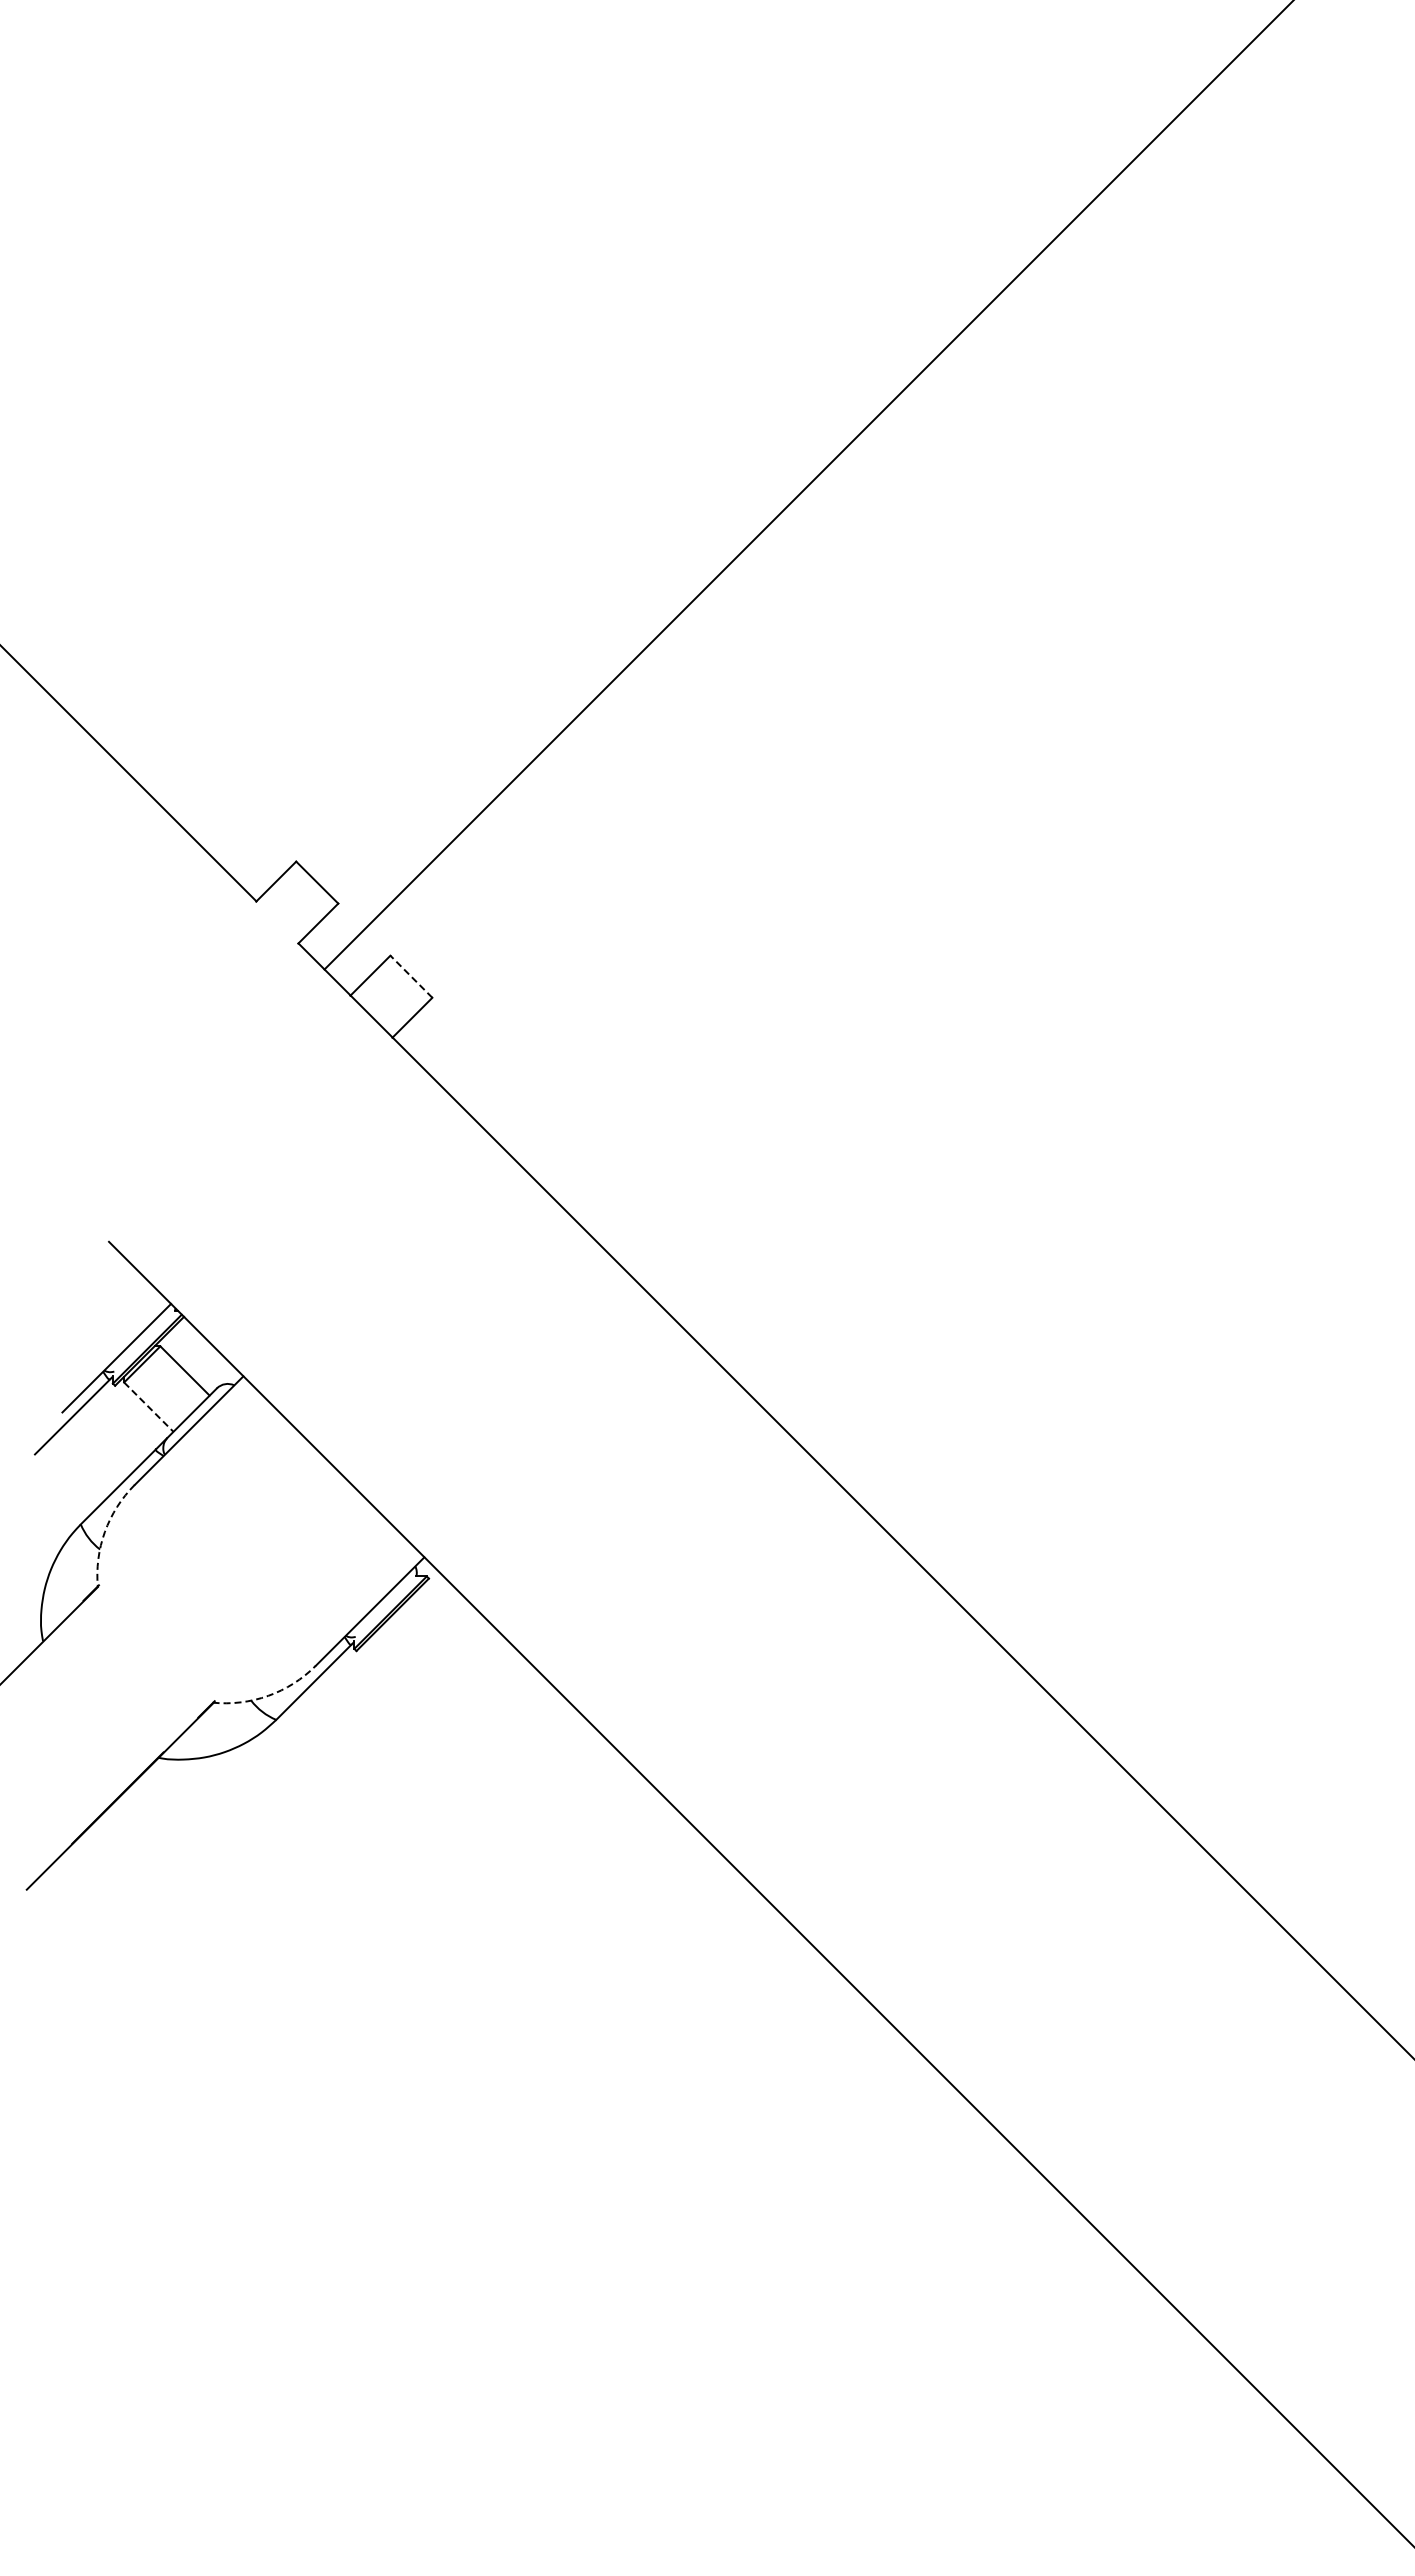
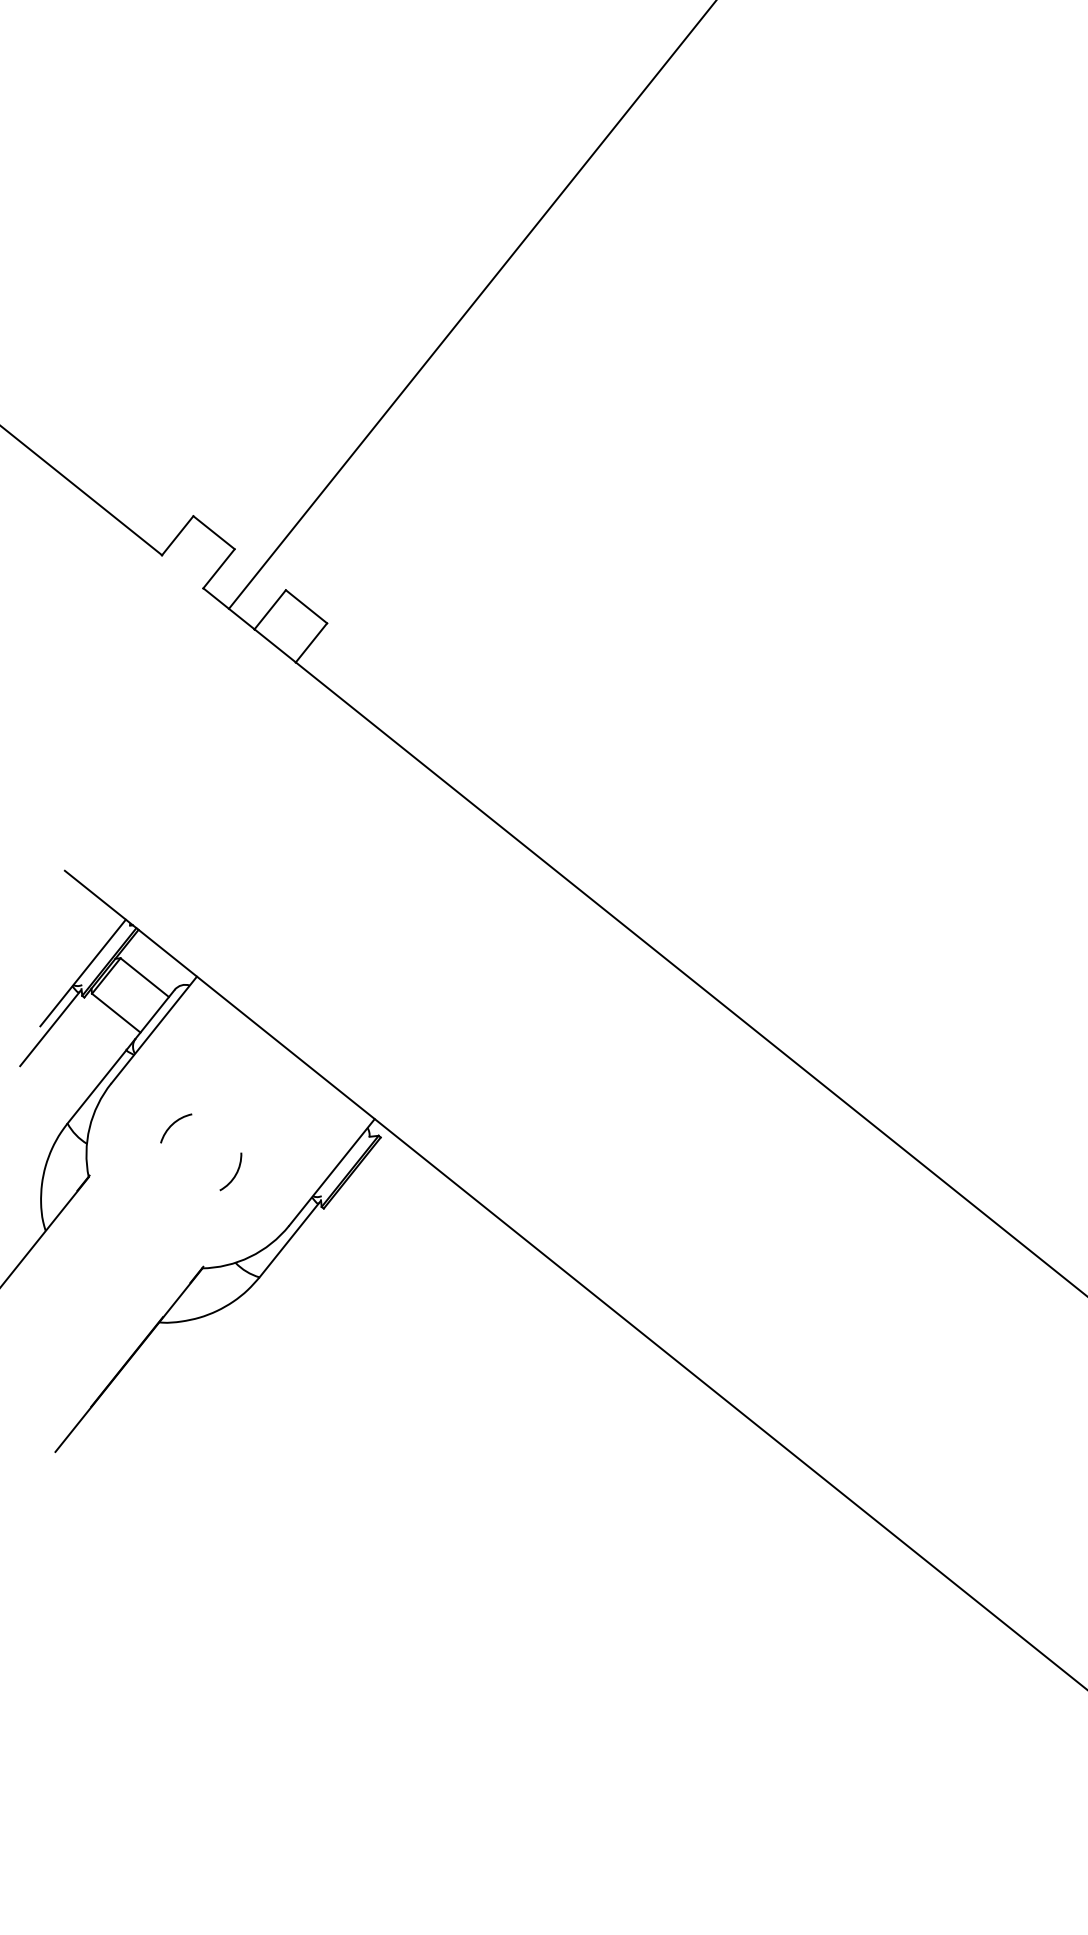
line: (411, 976) -> (306, 606), dashed -> solid
line: (148, 1407) -> (116, 1013), dashed -> solid
arc: (104, 1531) -> (89, 1127), dashed -> solid
arc: (198, 1539) -> (173, 1125), added
arc: (262, 1600) -> (235, 1173), added
arc: (268, 1695) -> (250, 1256), dashed -> solid

